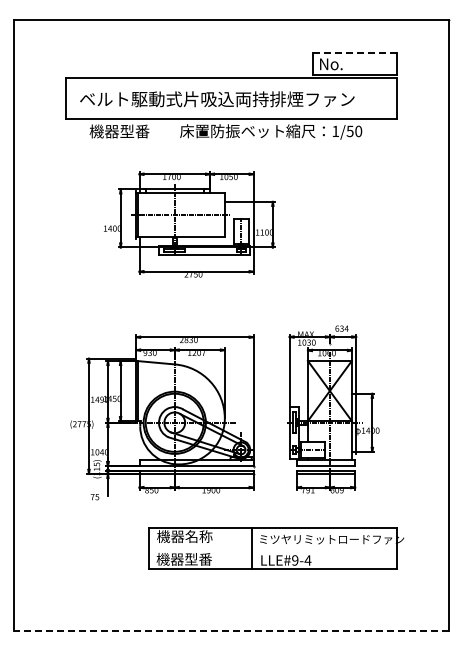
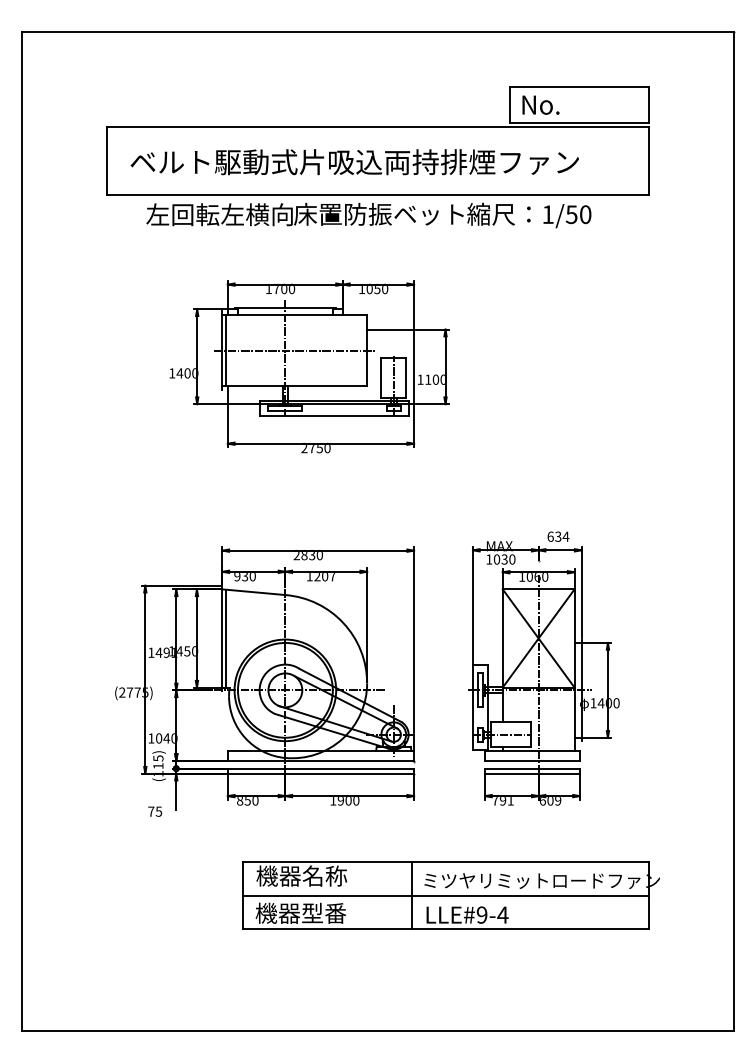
line: (355, 53) -> (580, 87), dashed -> solid
text: (134, 131) -> (219, 214), 機器型番 -> 左回転左横向
line: (272, 548) -> (444, 895), added
line: (231, 631) -> (378, 1031), dashed -> solid

